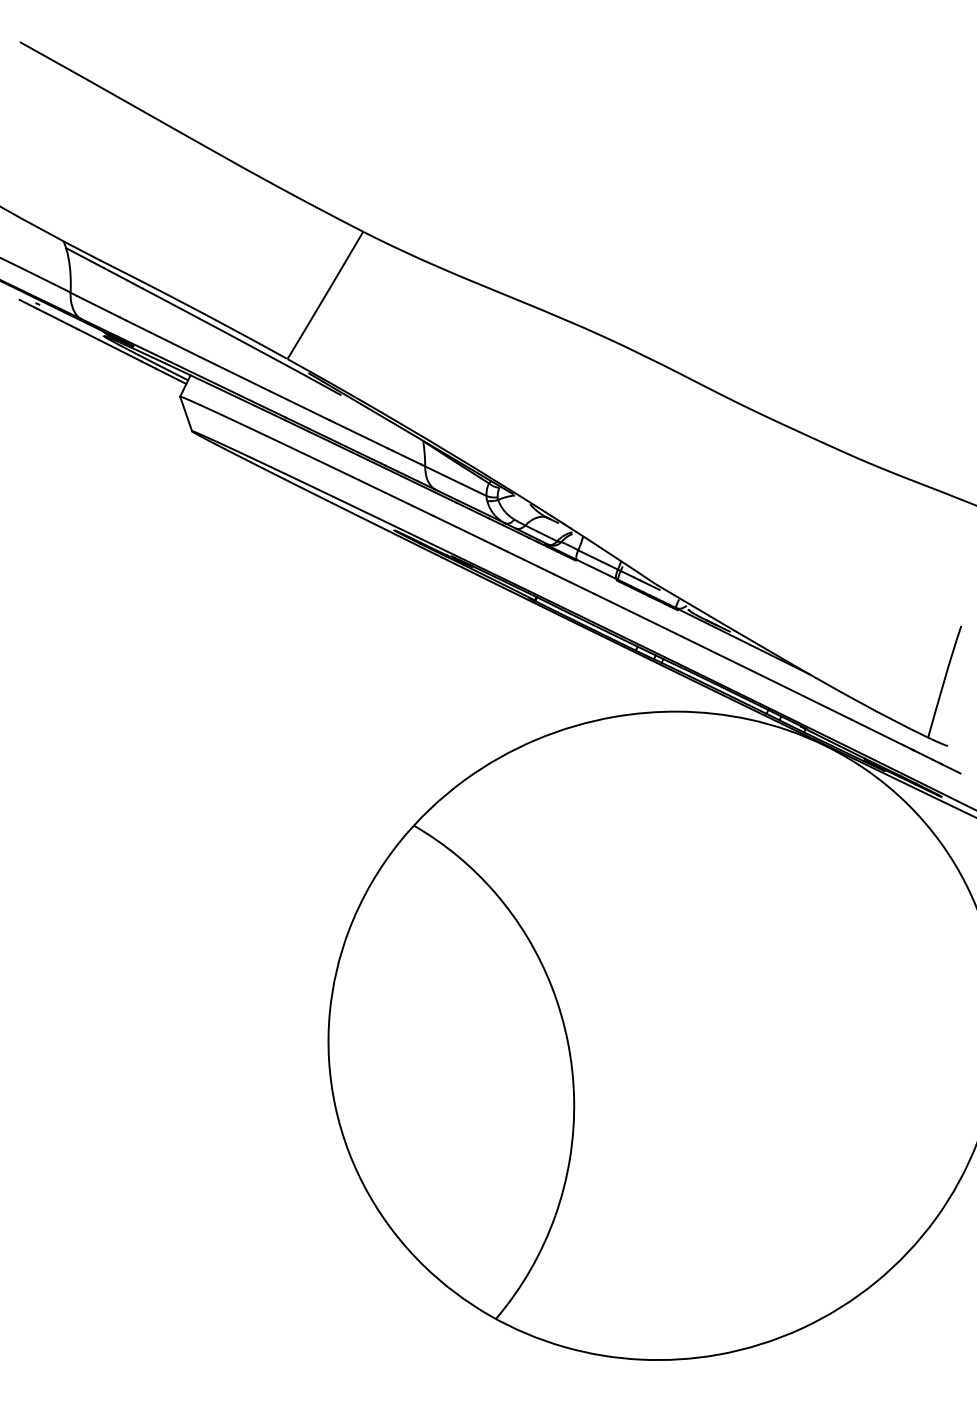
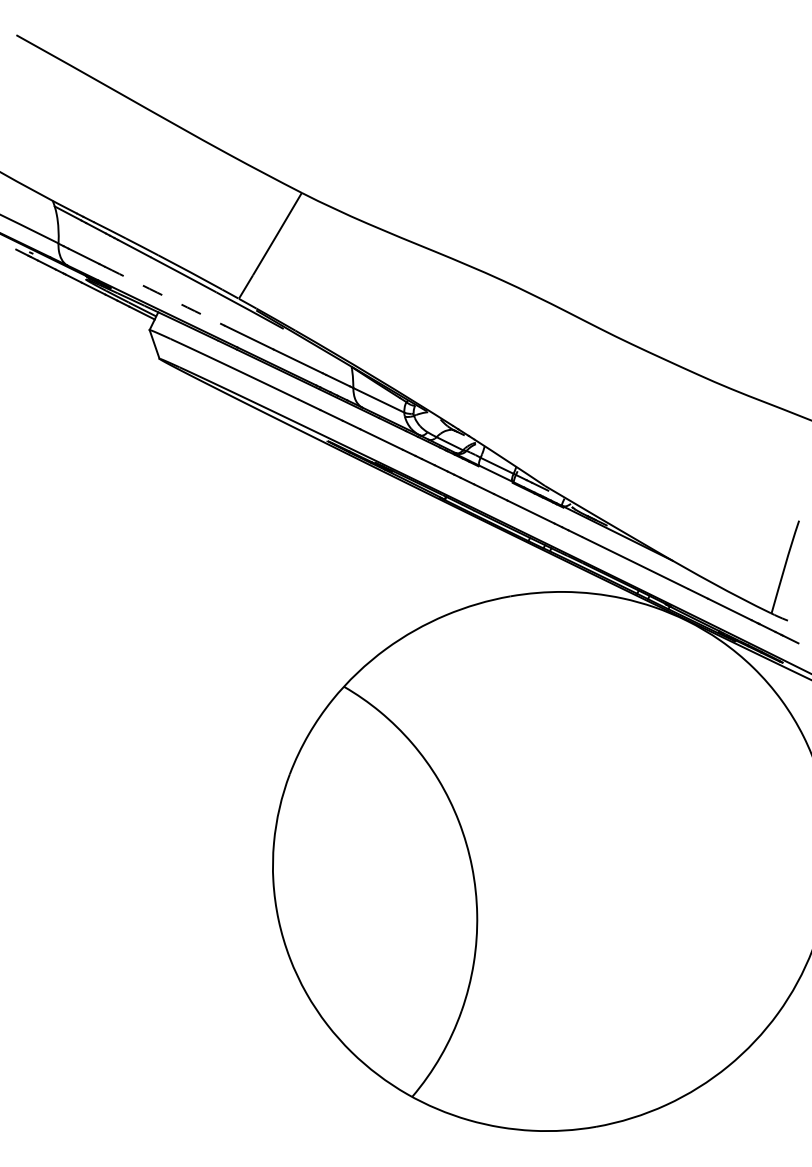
arc: (198, 356) -> (164, 296), solid -> dashed

